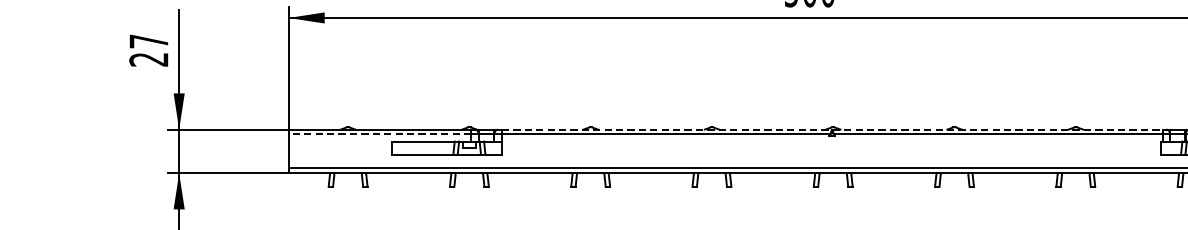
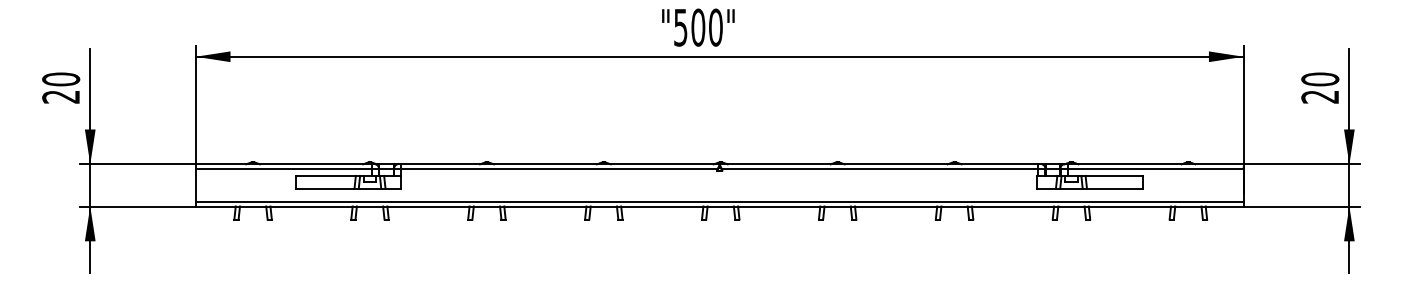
text: (149, 41) -> (61, 79), 27 -> 20
line: (832, 129) -> (720, 164), dashed -> solid
line: (379, 134) -> (283, 169), dashed -> solid

